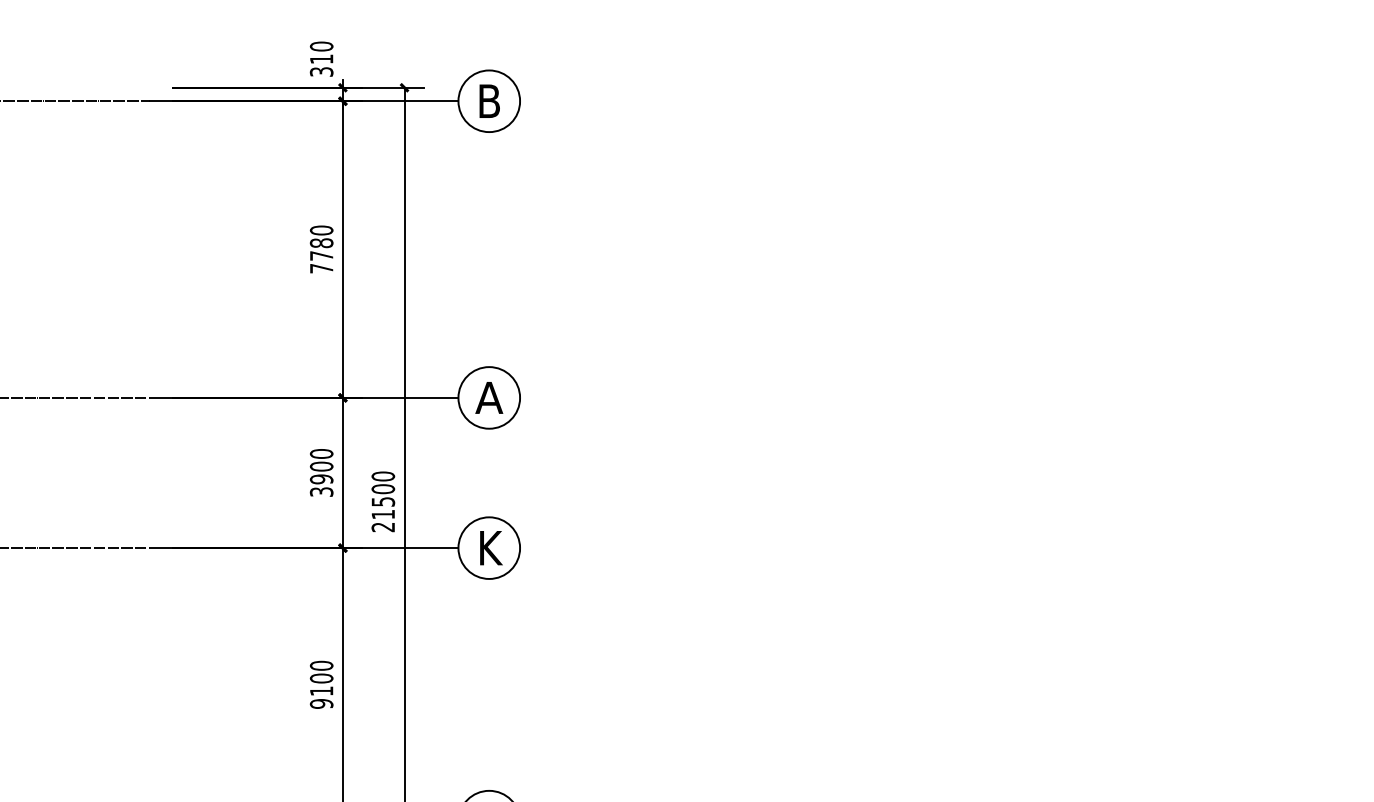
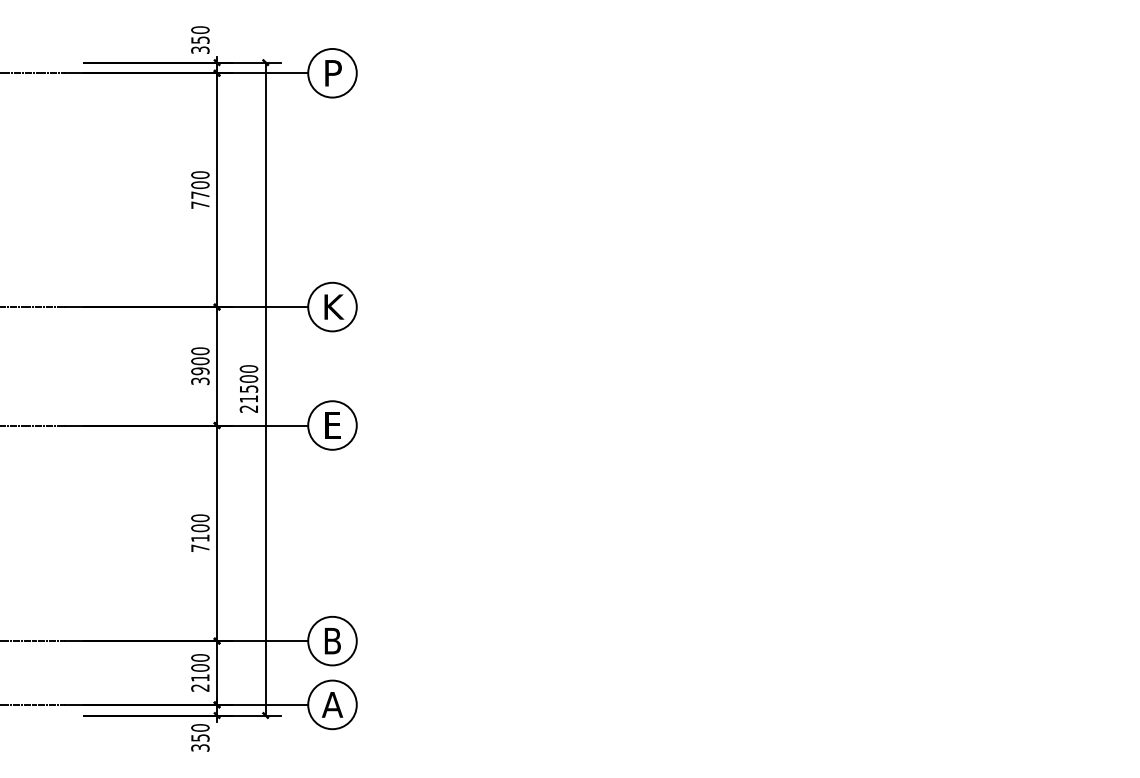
text: (321, 58) -> (200, 39), 310 -> 350
text: (489, 101) -> (332, 73), B -> P
text: (321, 243) -> (200, 185), 7780 -> 7700
text: (489, 397) -> (332, 306), A -> K
text: (491, 548) -> (334, 425), K -> E
text: (321, 704) -> (200, 548), 9100 -> 7100

